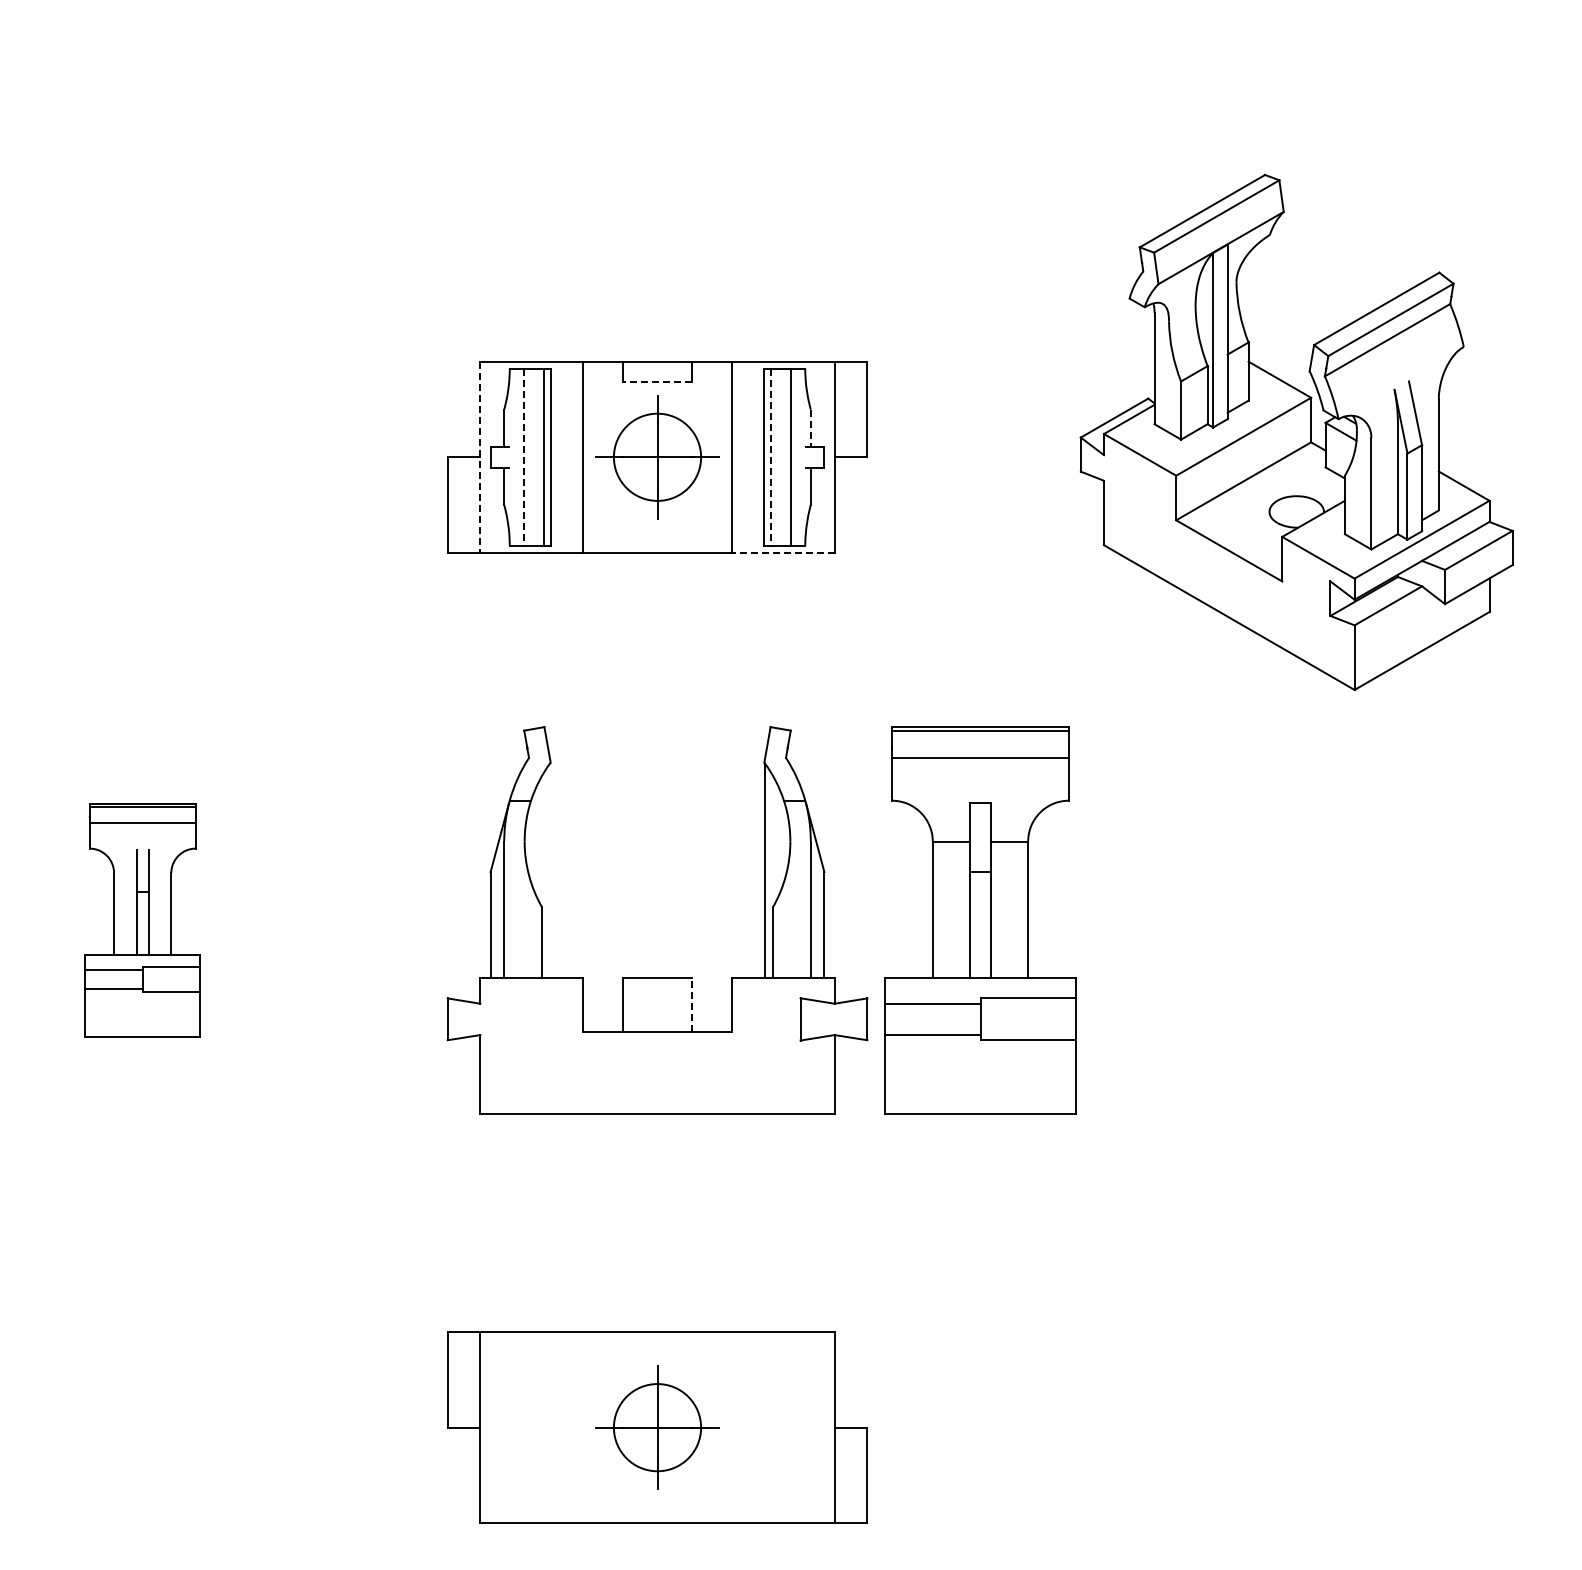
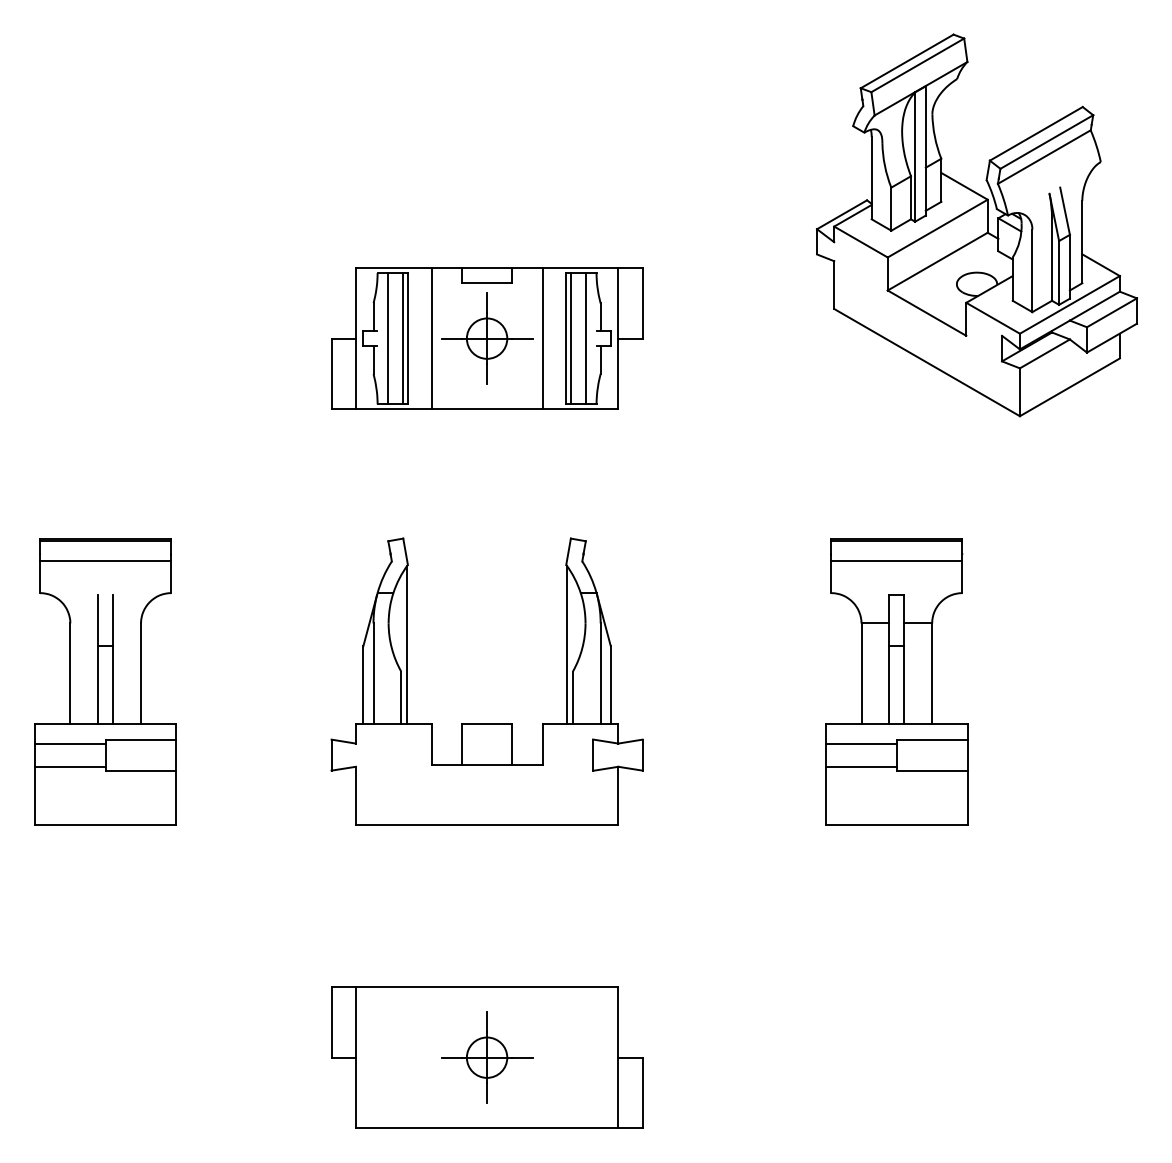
line: (657, 382) -> (487, 283), dashed -> solid
line: (810, 428) -> (600, 317), dashed -> solid
part: (1296, 432) -> (976, 225), moved
line: (480, 457) -> (355, 338), dashed -> solid
line: (524, 457) -> (388, 338), dashed -> solid
circle: (657, 457) -> (487, 338), size x0.62
line: (770, 457) -> (570, 338), dashed -> solid
line: (783, 552) -> (580, 409), dashed -> solid
line: (549, 870) -> (407, 644), added
part: (142, 920) -> (105, 681), size x1.67
part: (980, 920) -> (896, 681), moved
line: (691, 1004) -> (512, 744), dashed -> solid
circle: (657, 1427) -> (487, 1057), size x0.62

